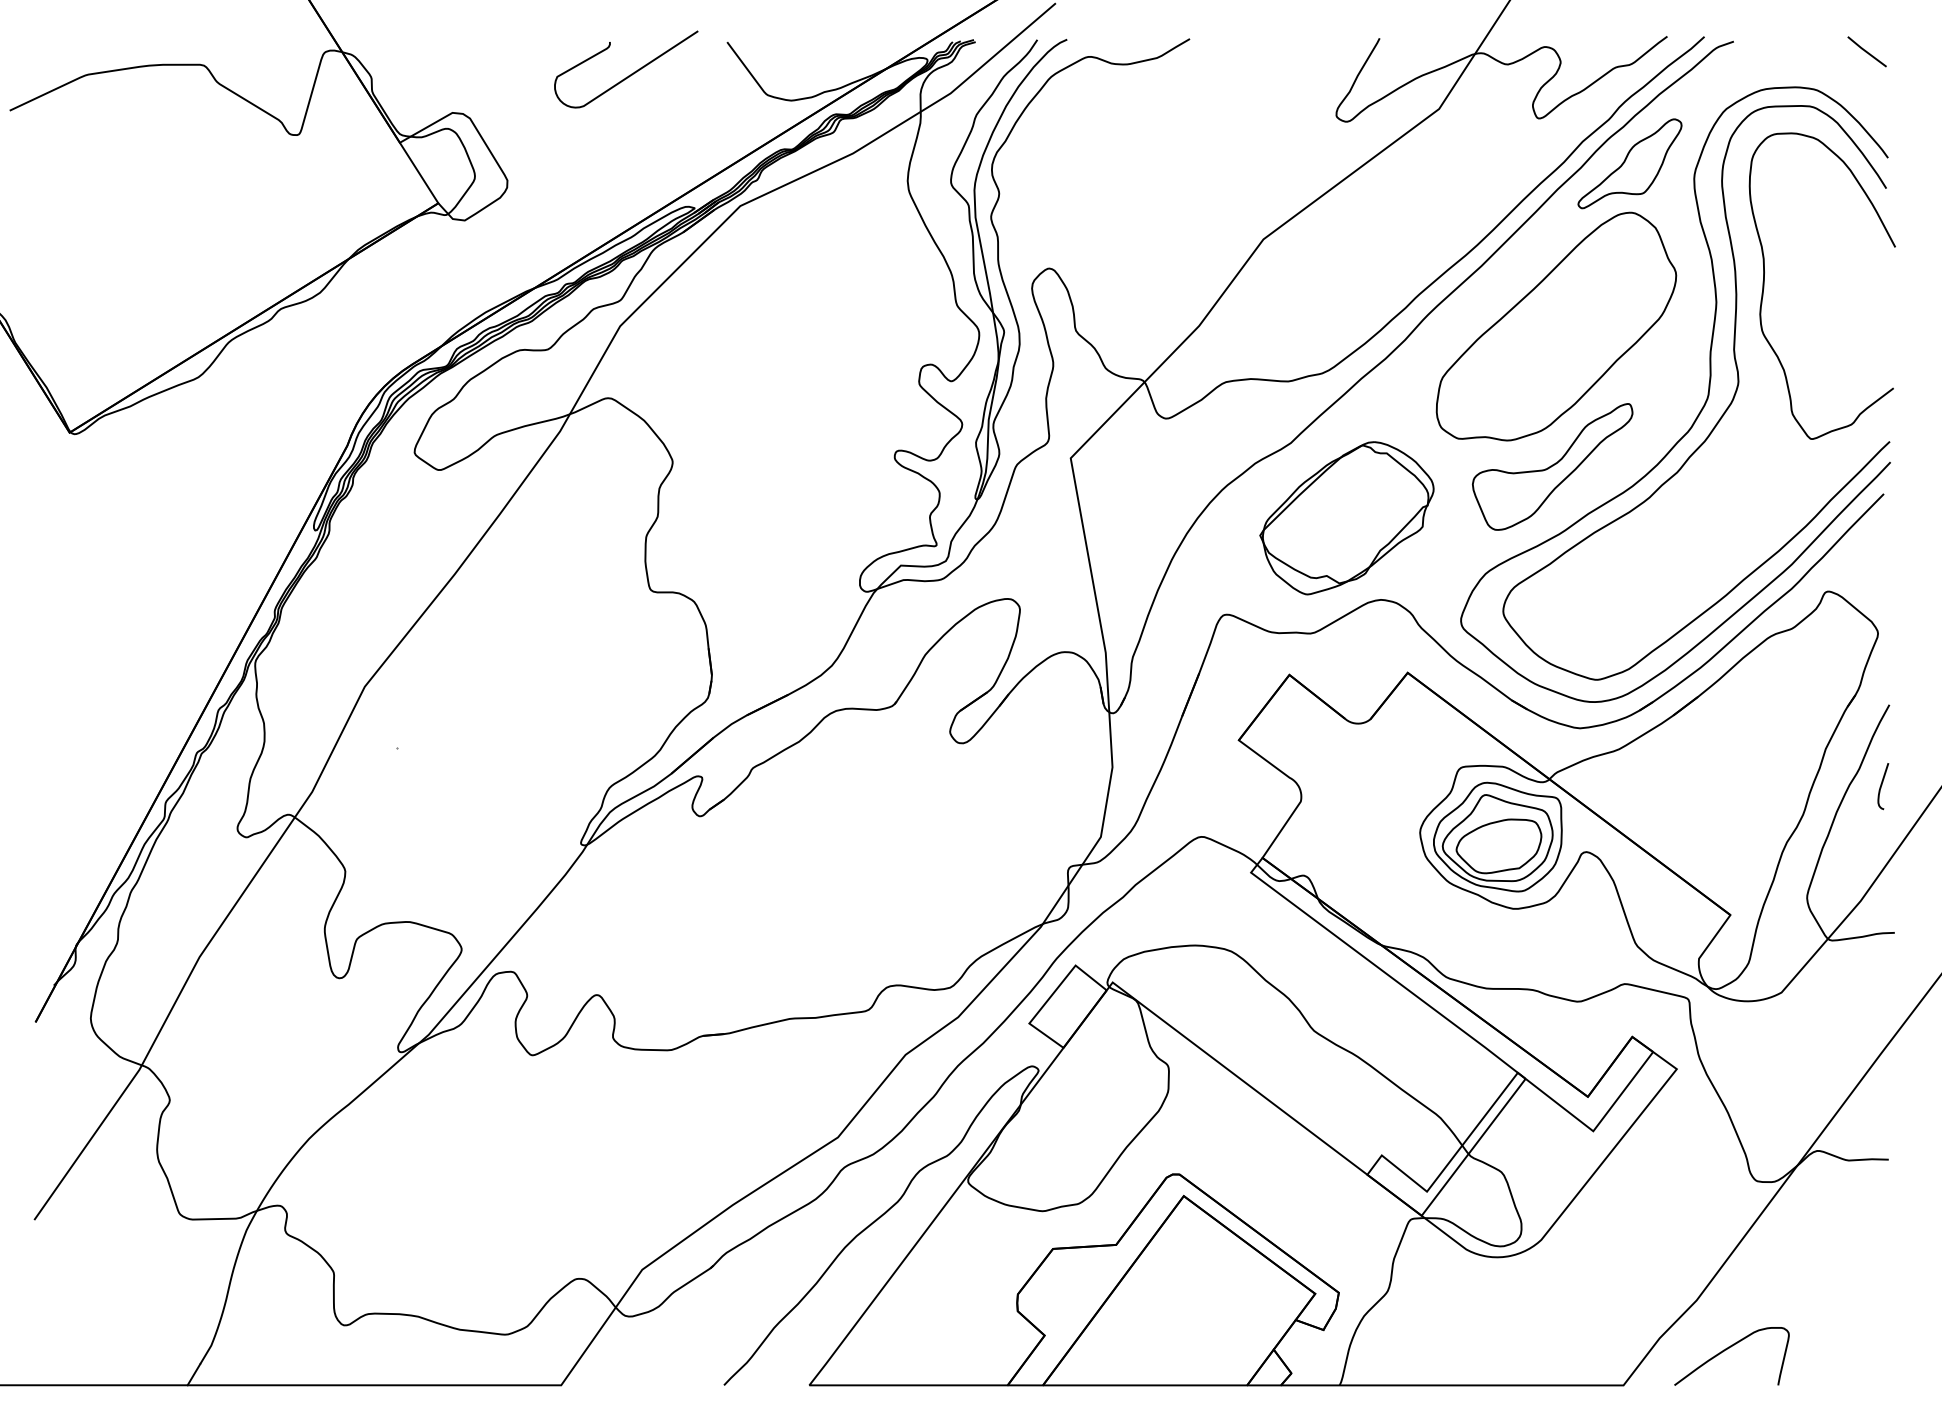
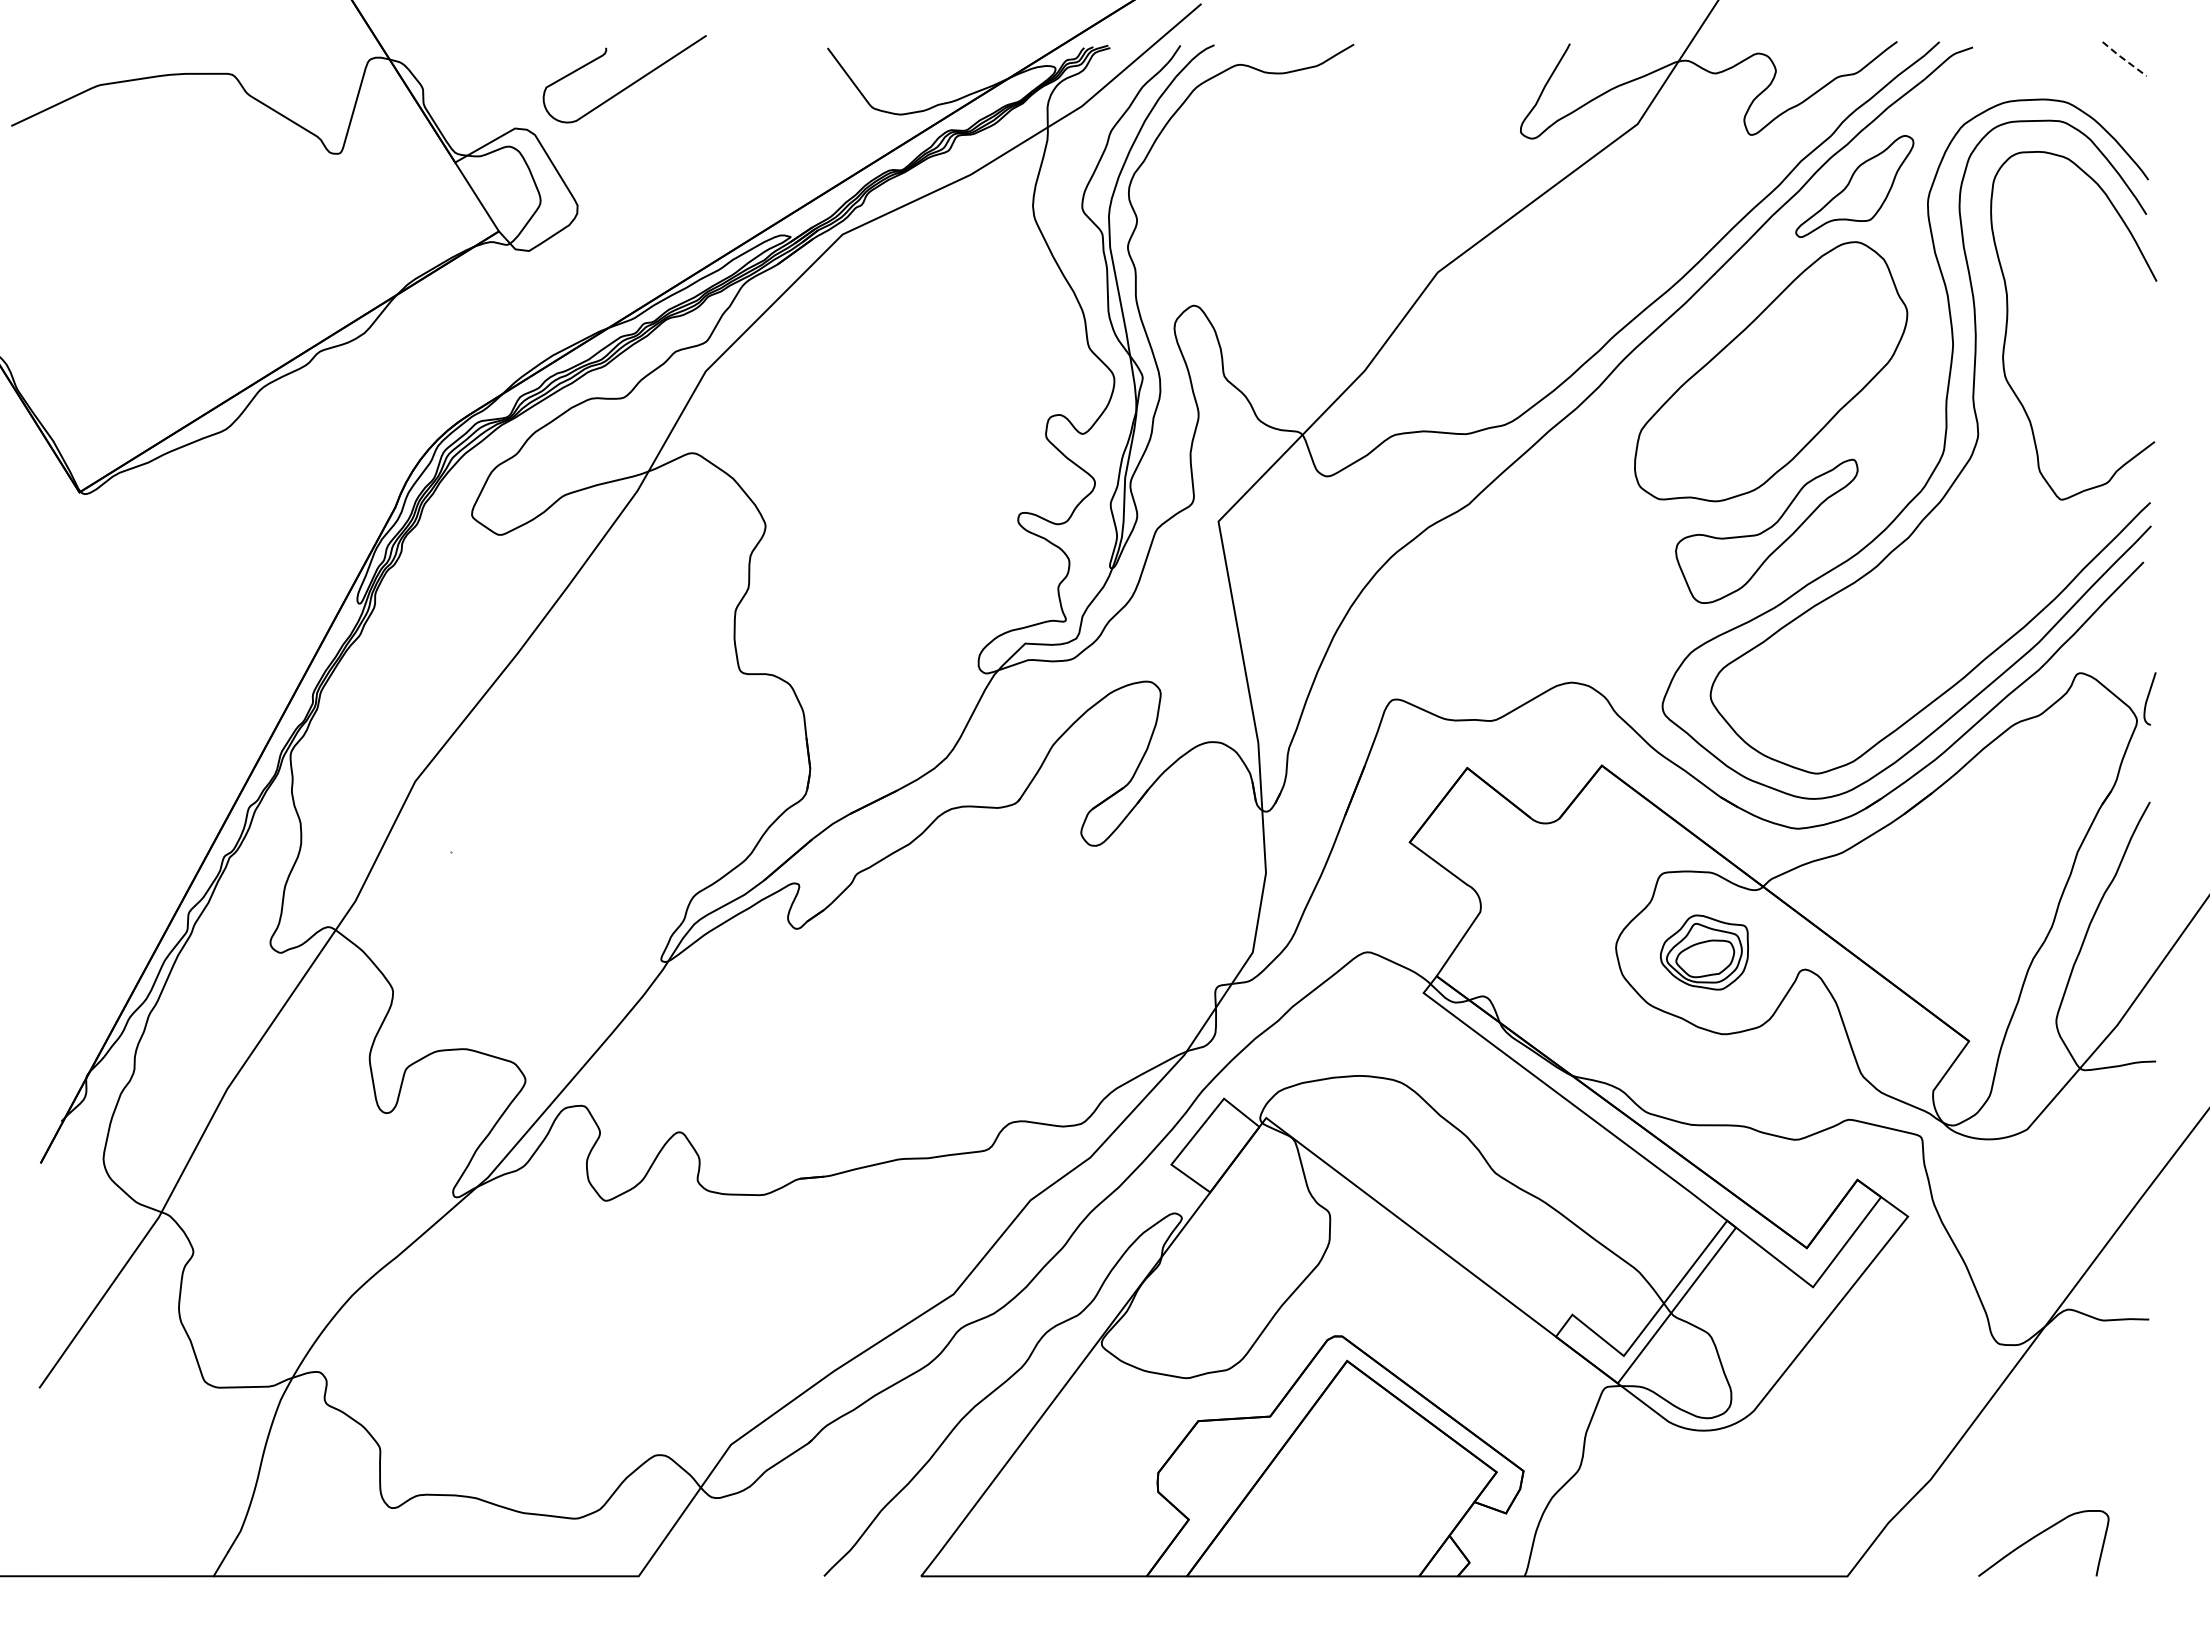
line: (1867, 52) -> (2124, 59), solid -> dashed
curve: (629, 75) -> (628, 85), moved
part: (1346, 518) -> (1532, 589), removed
curve: (1881, 786) -> (2148, 698), moved
part: (1497, 837) -> (1704, 952), size x0.6
curve: (1728, 1349) -> (2039, 1535), moved

